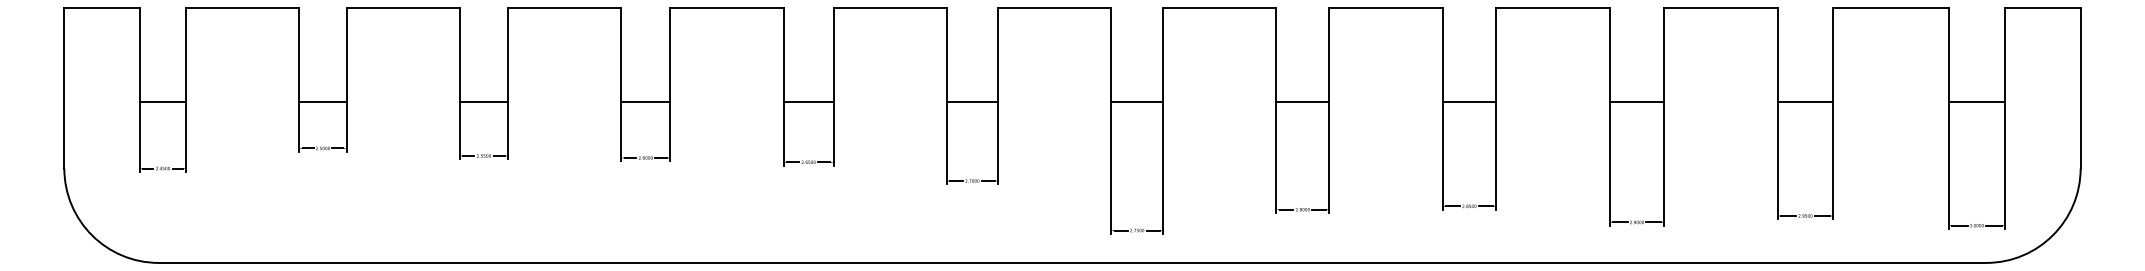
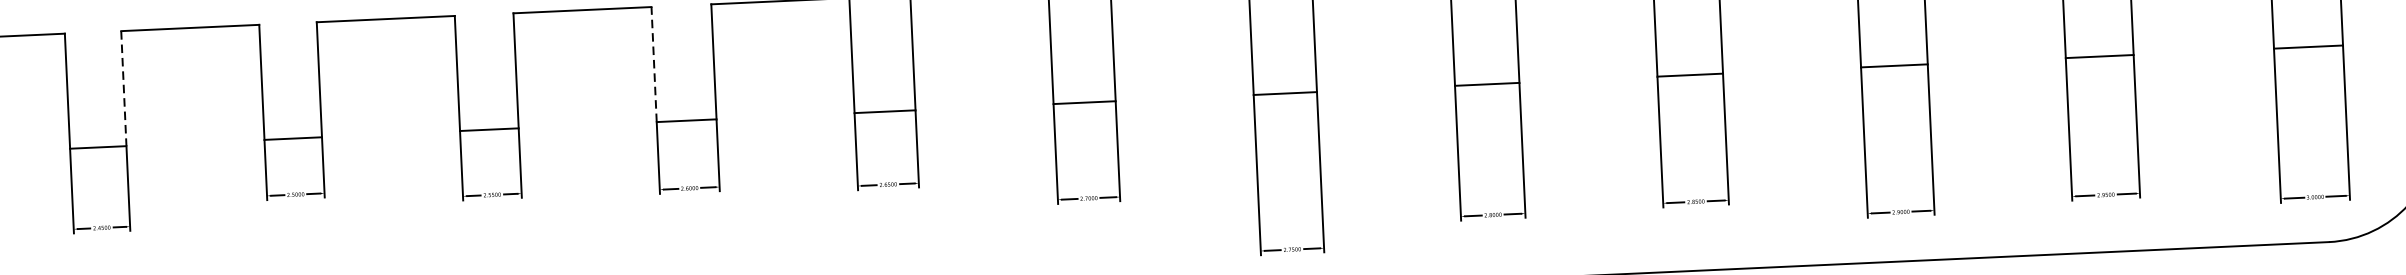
line: (621, 54) -> (654, 63), solid -> dashed
line: (186, 55) -> (124, 88), solid -> dashed

